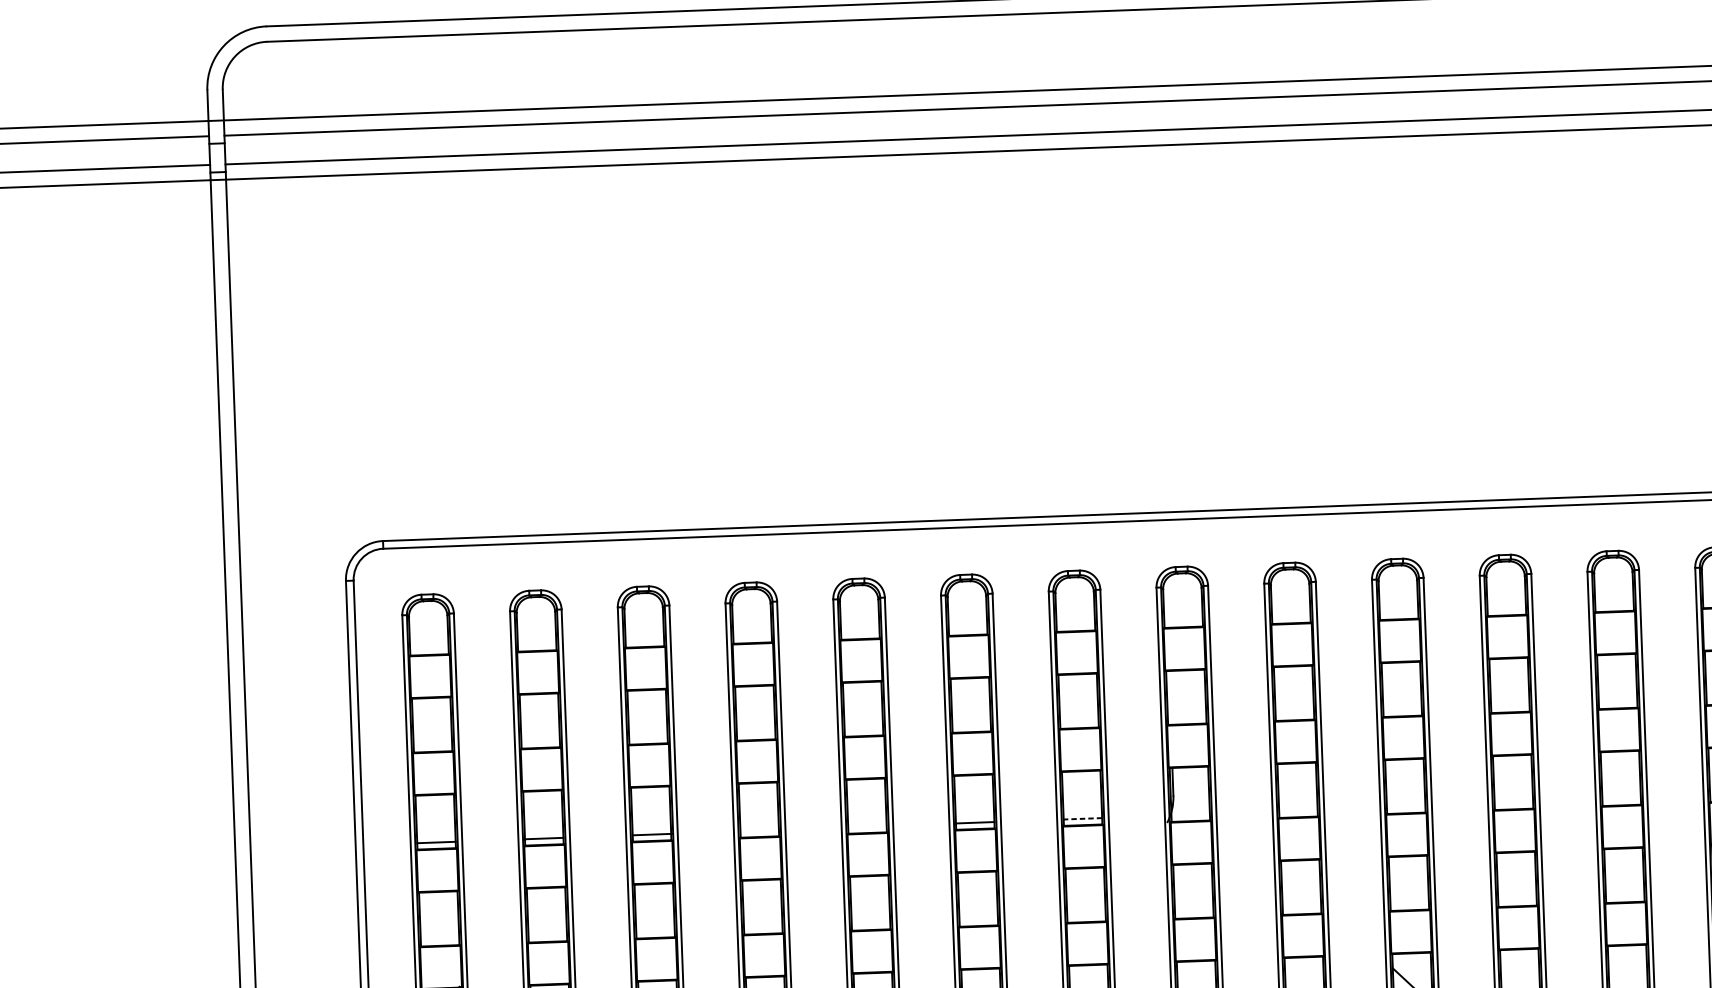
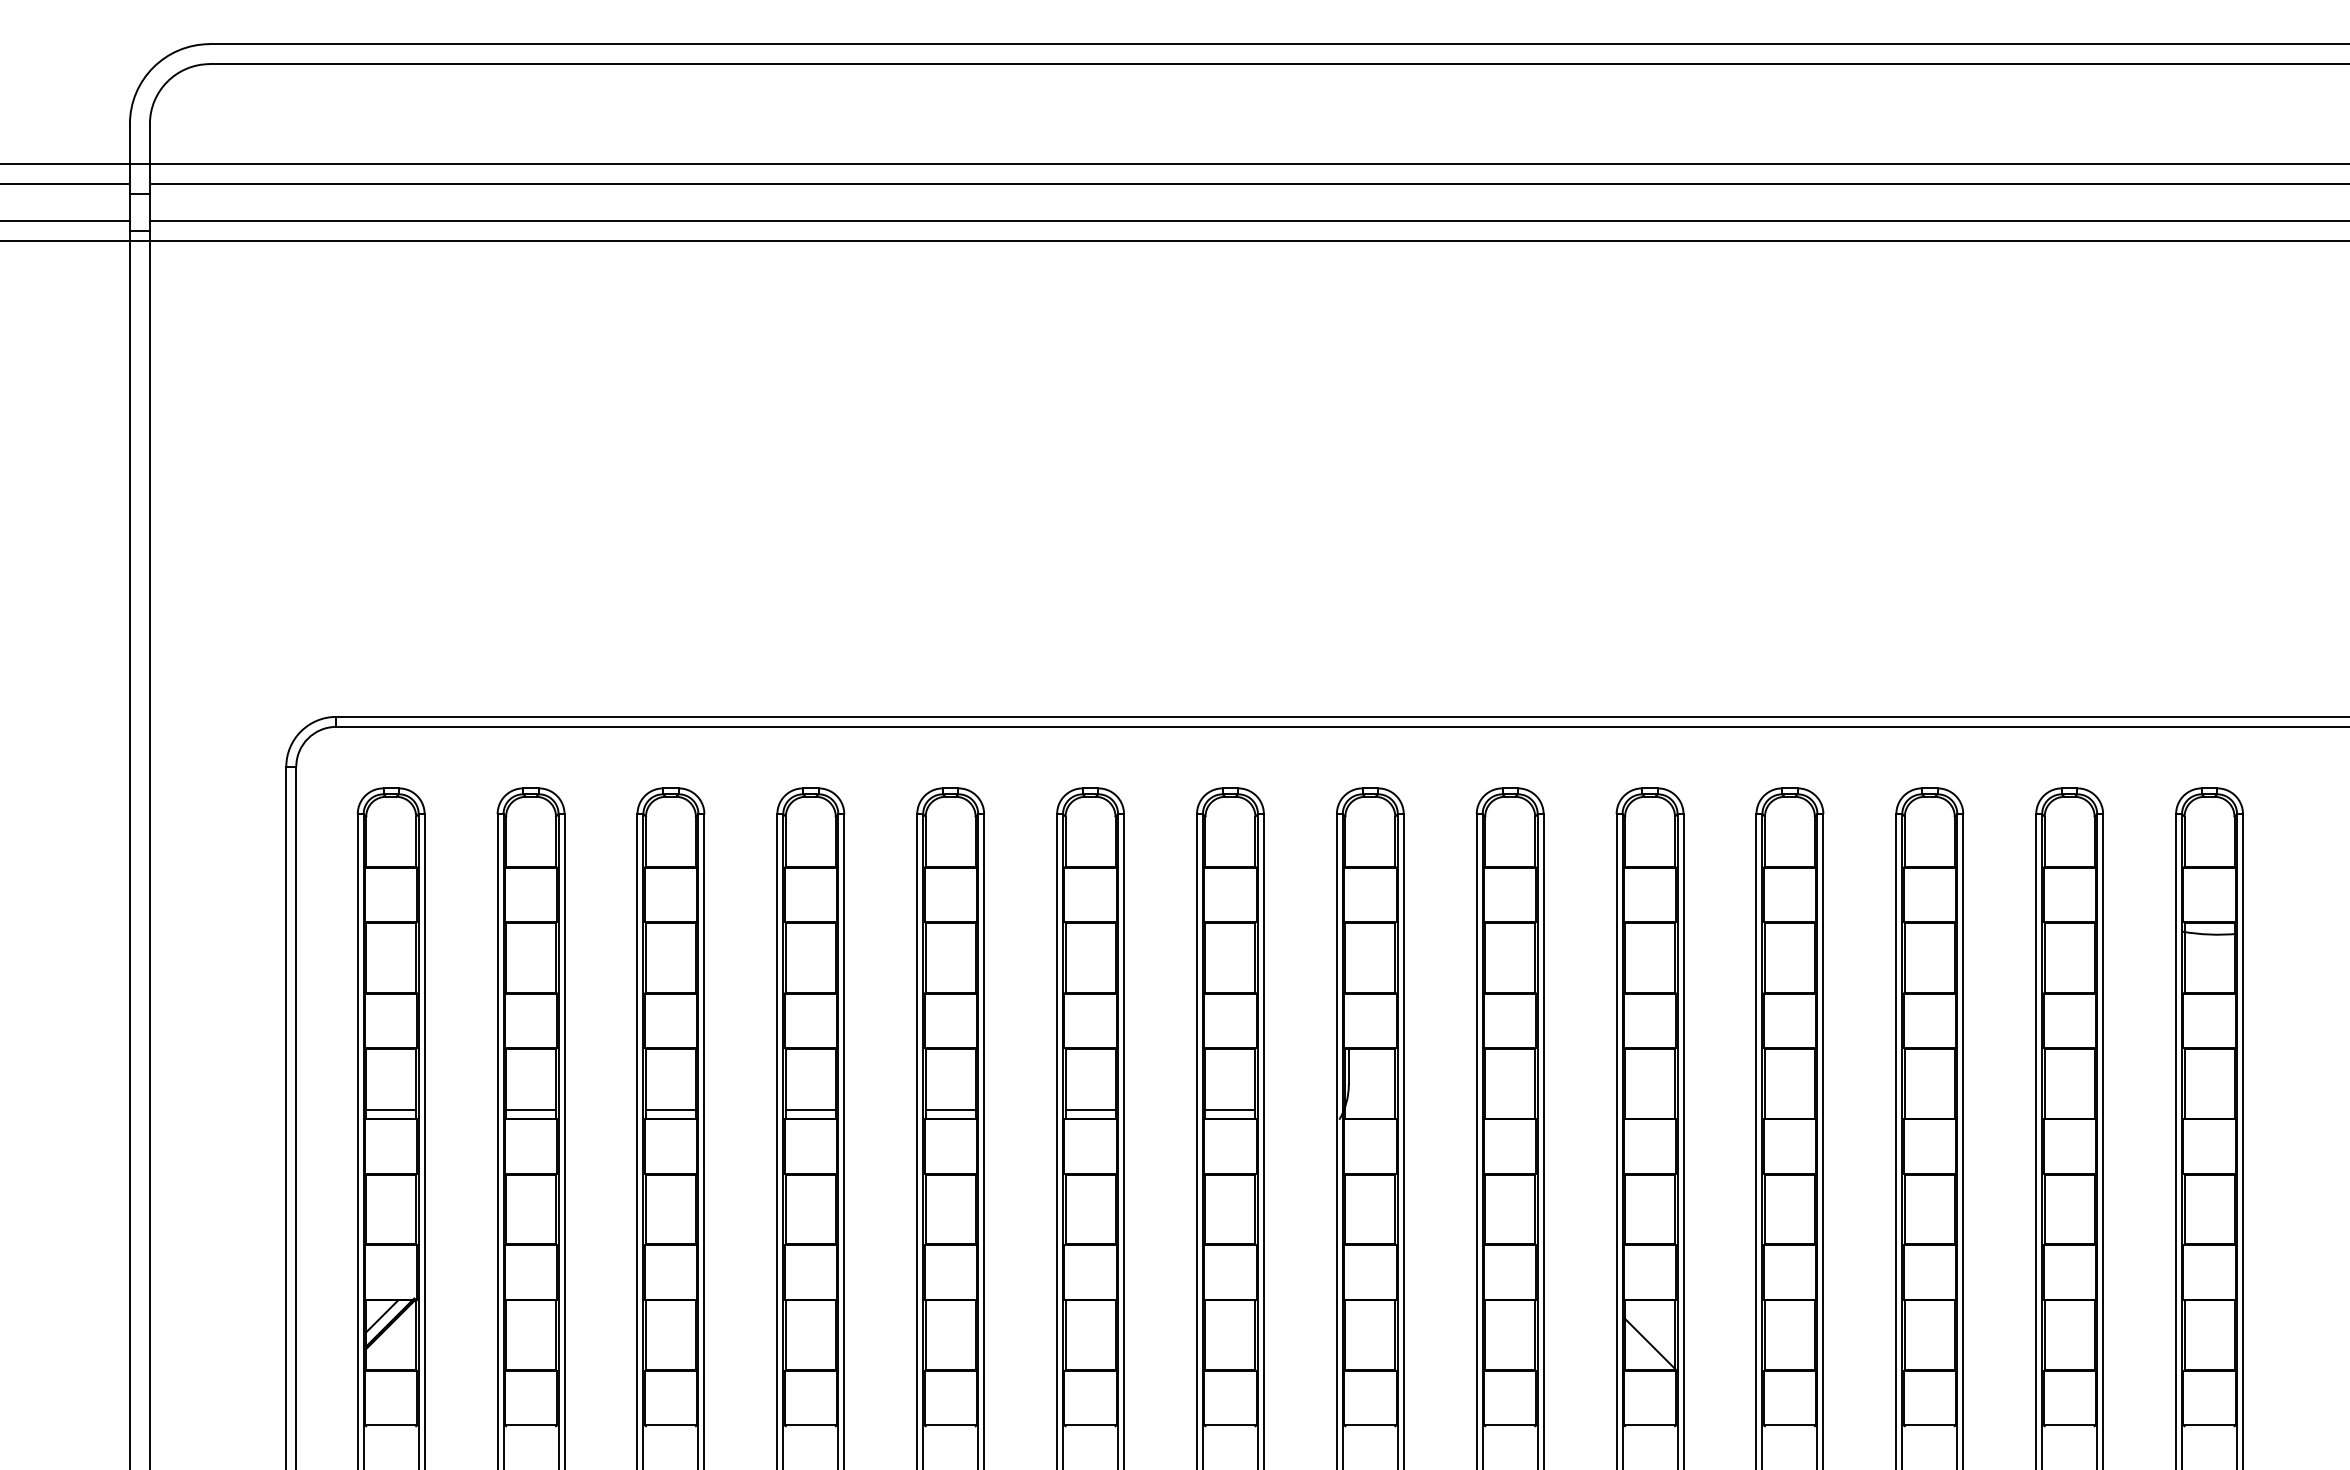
line: (1082, 818) -> (1230, 1110), dashed -> solid
line: (867, 826) -> (950, 1110), added
line: (759, 830) -> (810, 1110), added

